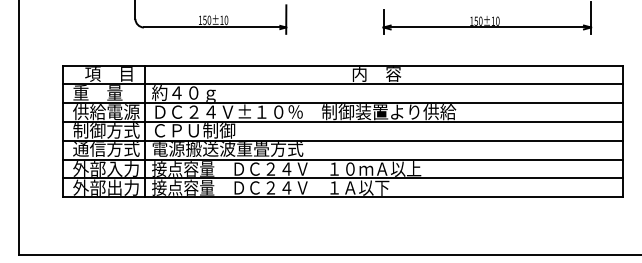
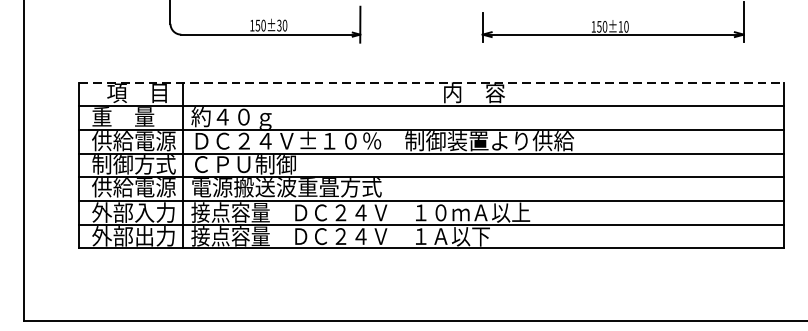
text: (221, 20) -> (278, 25), 150±10 -> 150±30
line: (342, 65) -> (431, 82), solid -> dashed
text: (106, 149) -> (134, 188), 通信方式 -> 供給電源

